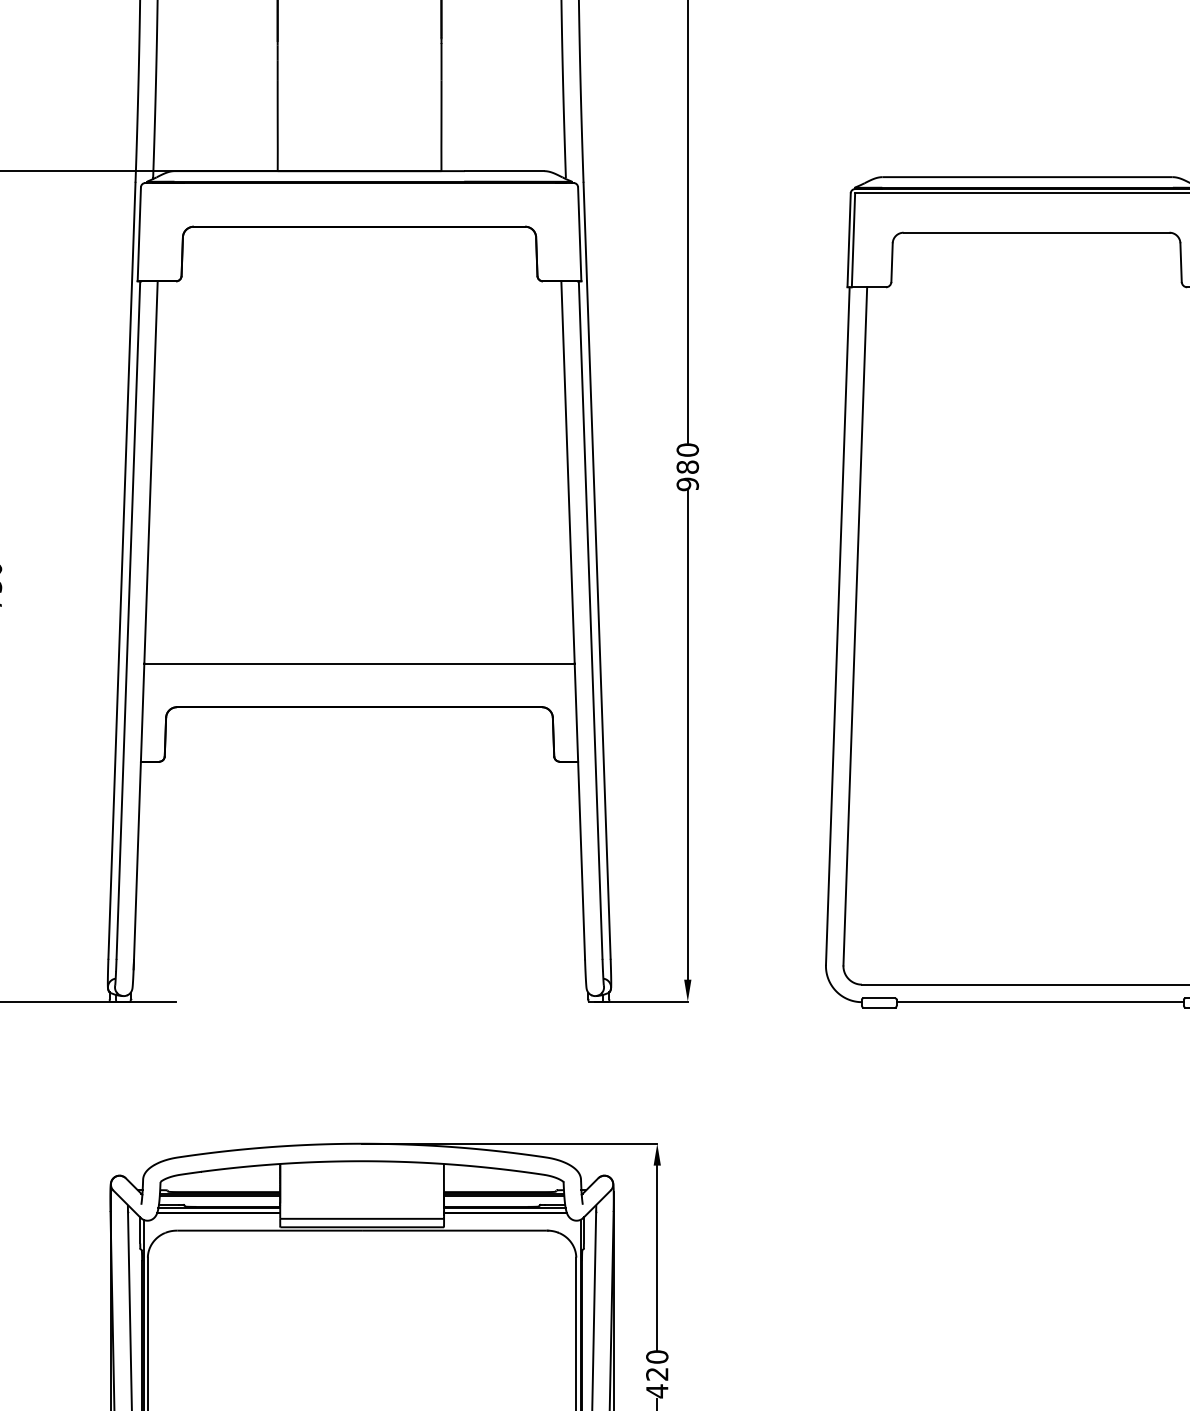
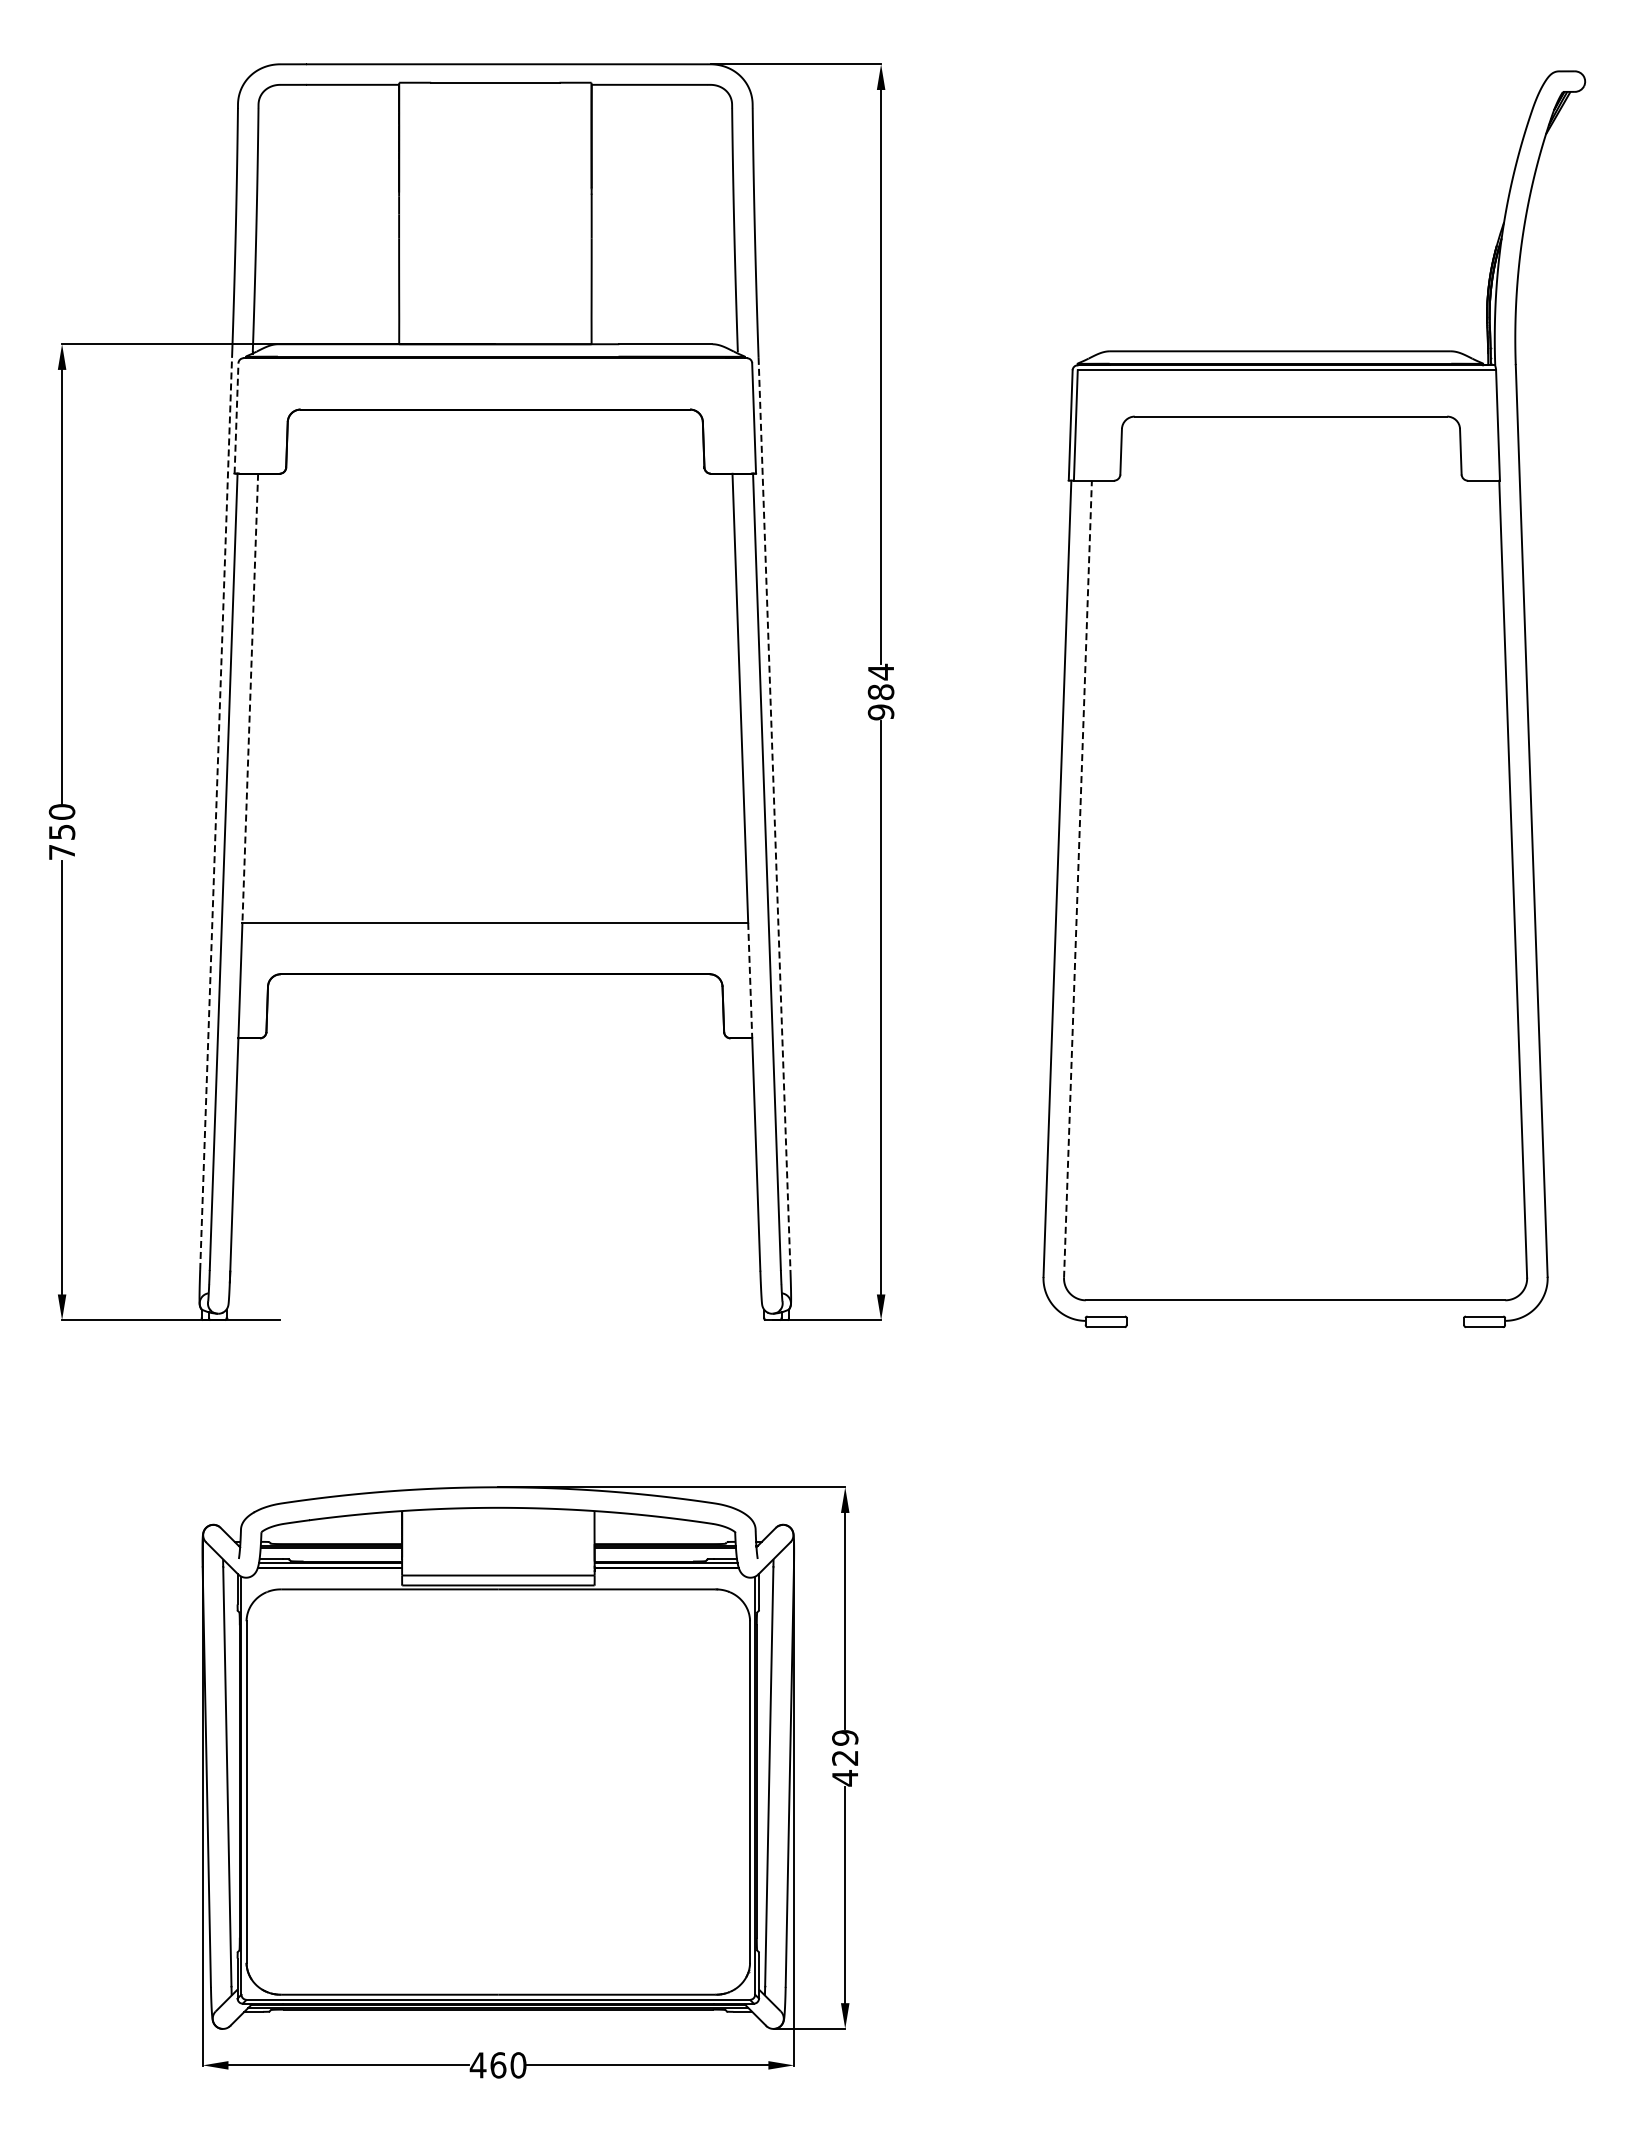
line: (139, 233) -> (236, 417), solid -> dashed
text: (687, 449) -> (880, 671), 980 -> 984
line: (151, 472) -> (250, 698), solid -> dashed
line: (122, 570) -> (216, 813), solid -> dashed
line: (597, 571) -> (774, 814), solid -> dashed
line: (854, 626) -> (1077, 879), solid -> dashed
line: (576, 712) -> (750, 980), solid -> dashed
line: (1040, 1001) -> (1295, 1320), removed
text: (657, 1356) -> (845, 1737), 420 -> 429

